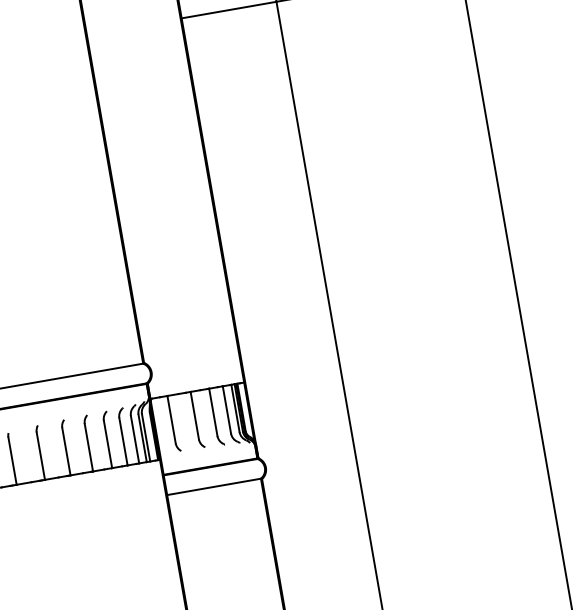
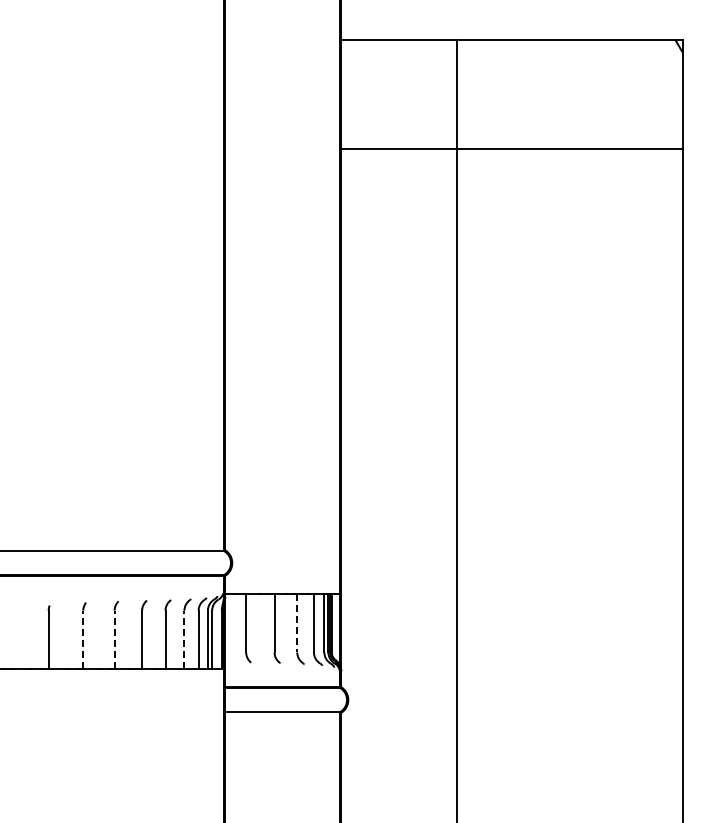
line: (213, 412) -> (297, 623), solid -> dashed
line: (123, 441) -> (184, 639), solid -> dashed
line: (66, 451) -> (114, 639), solid -> dashed
line: (40, 455) -> (83, 639), solid -> dashed

